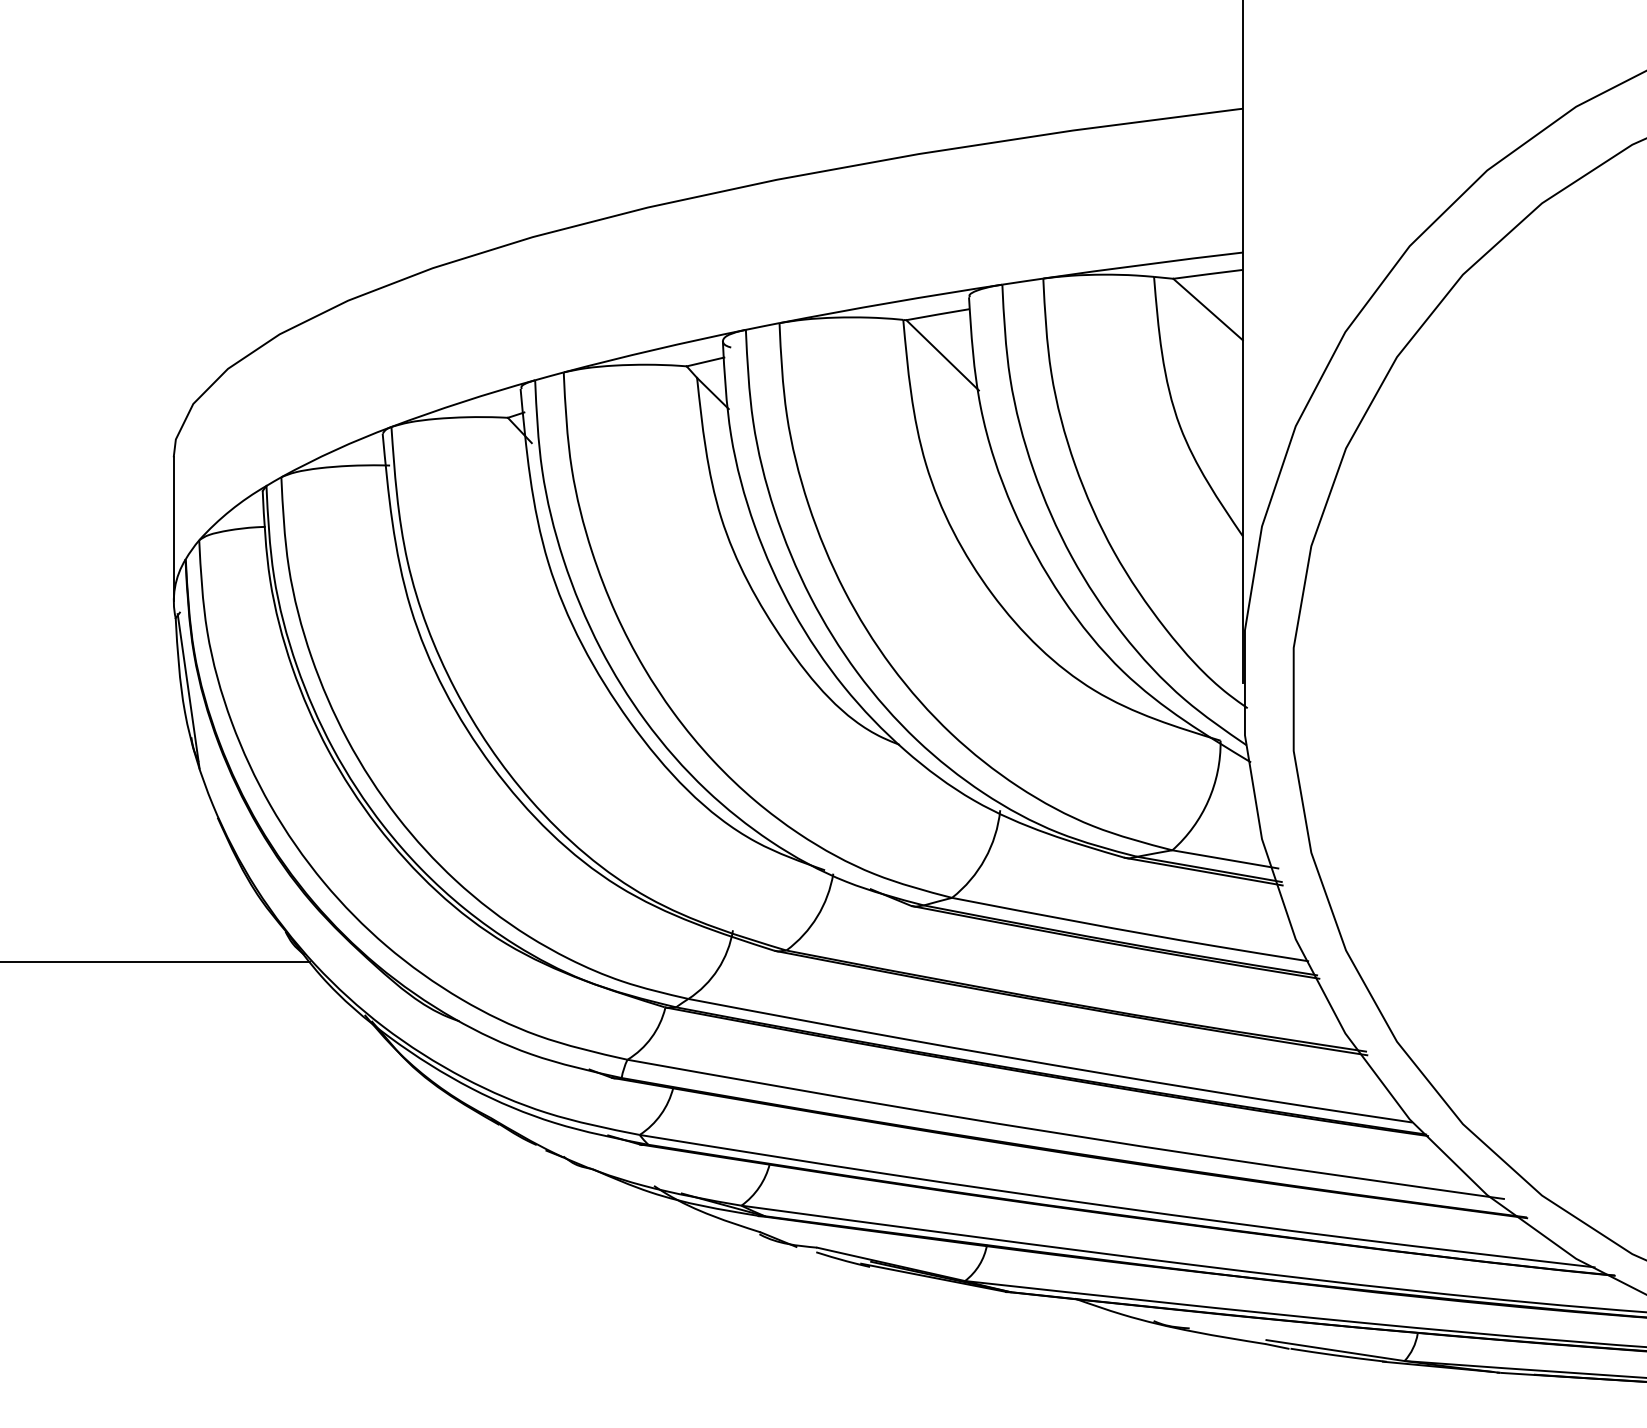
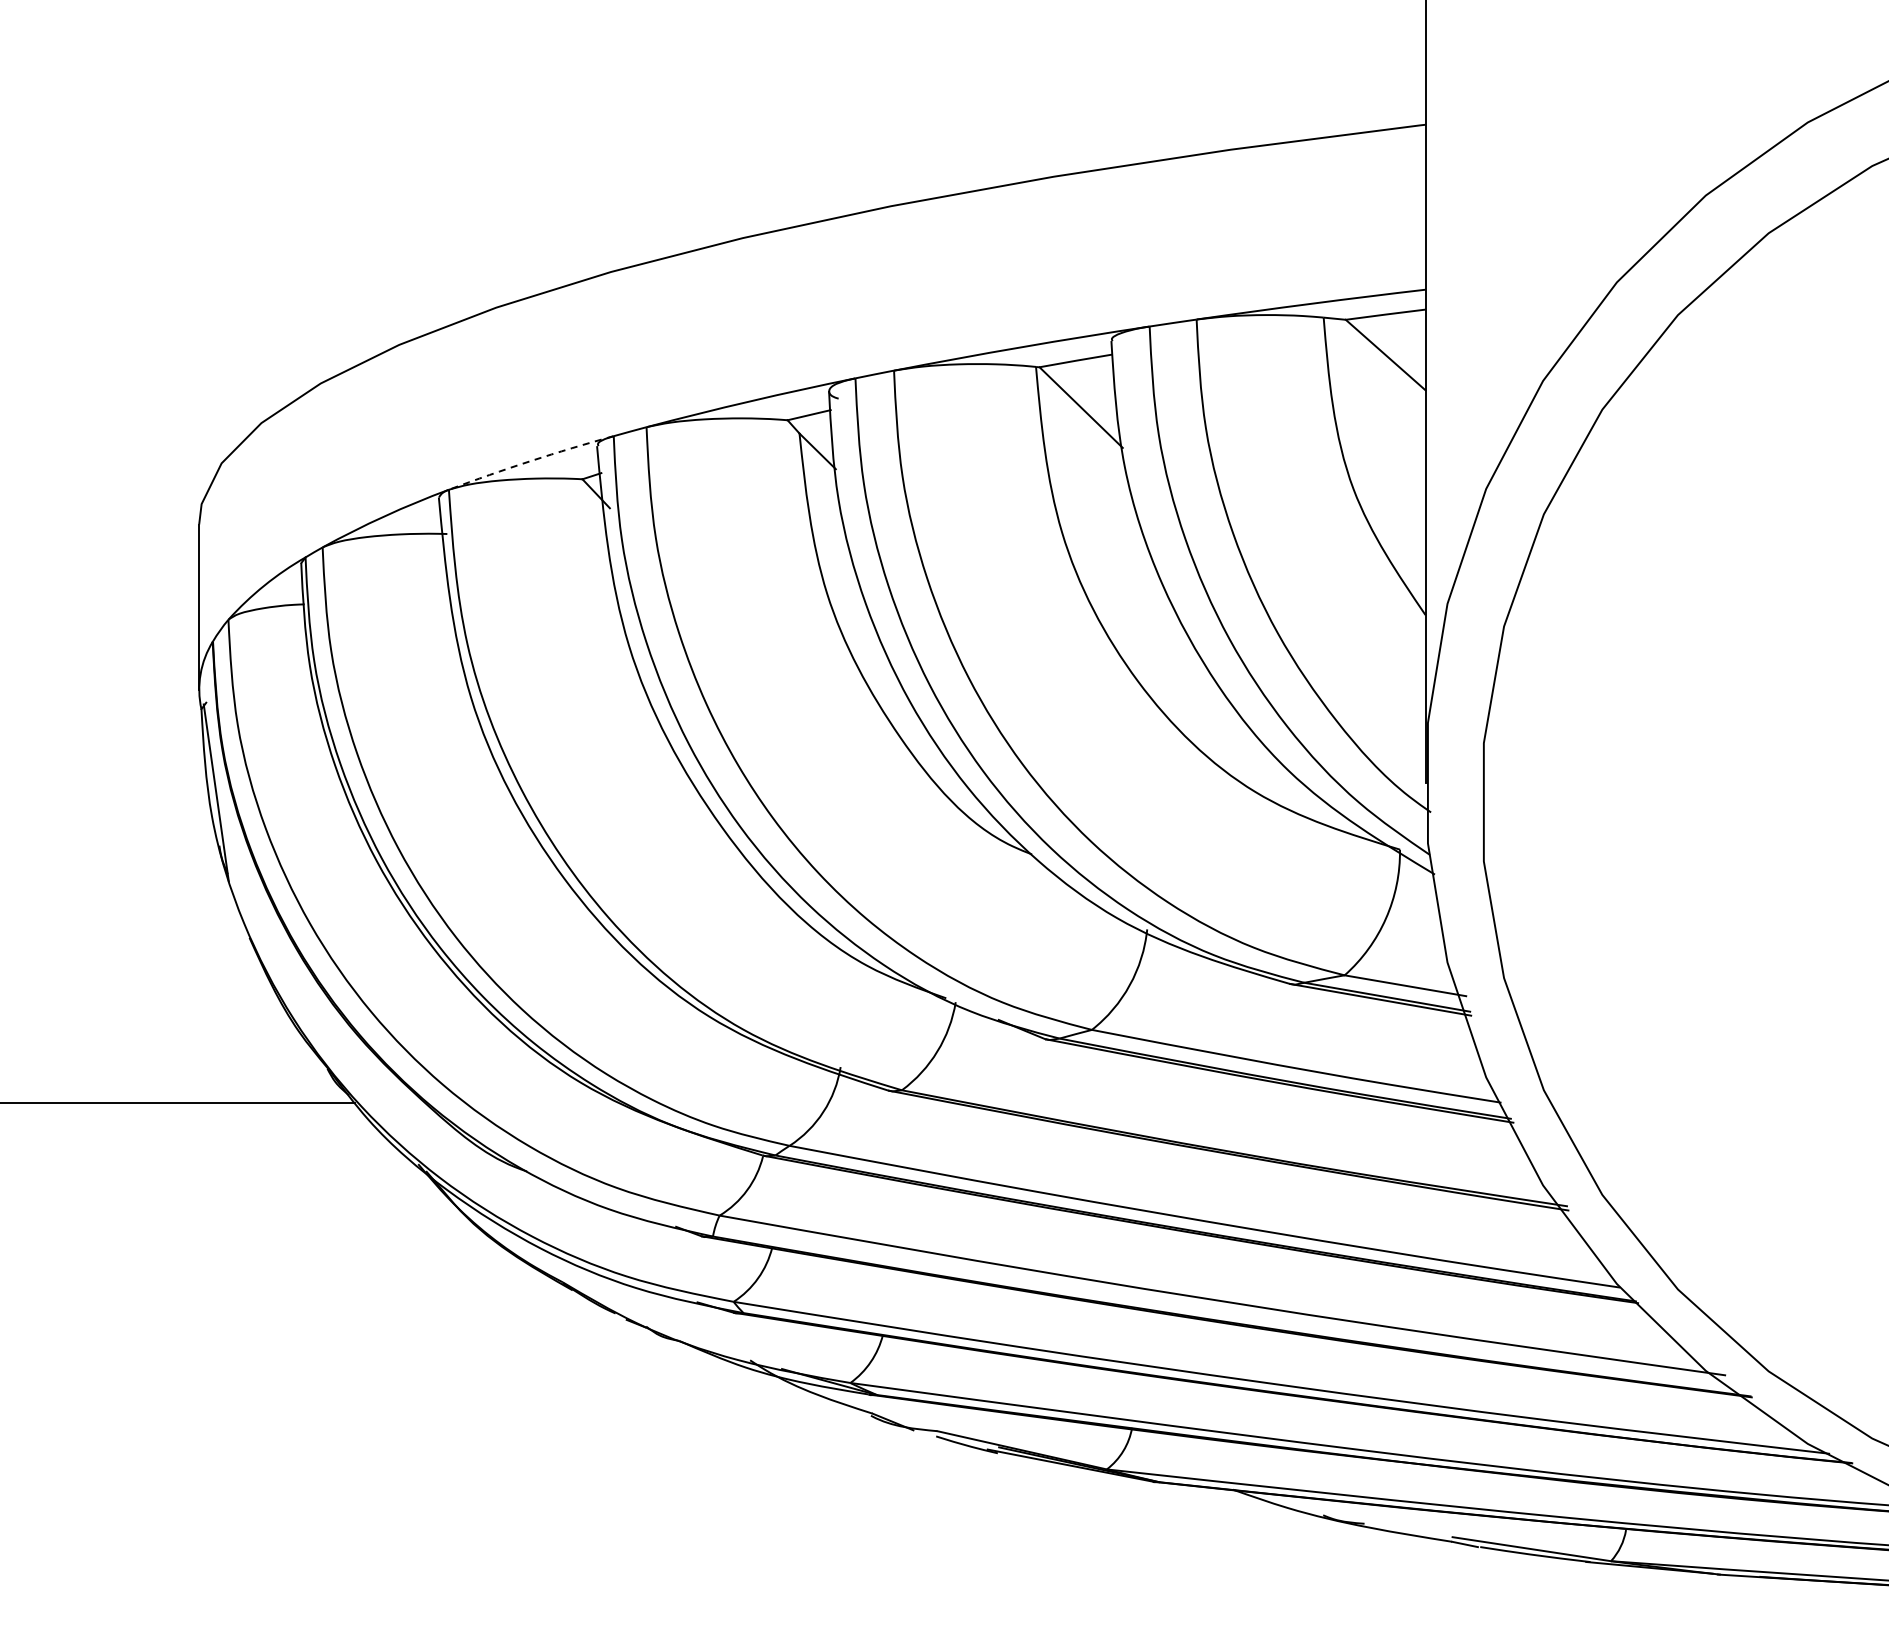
arc: (462, 402) -> (530, 461), solid -> dashed

